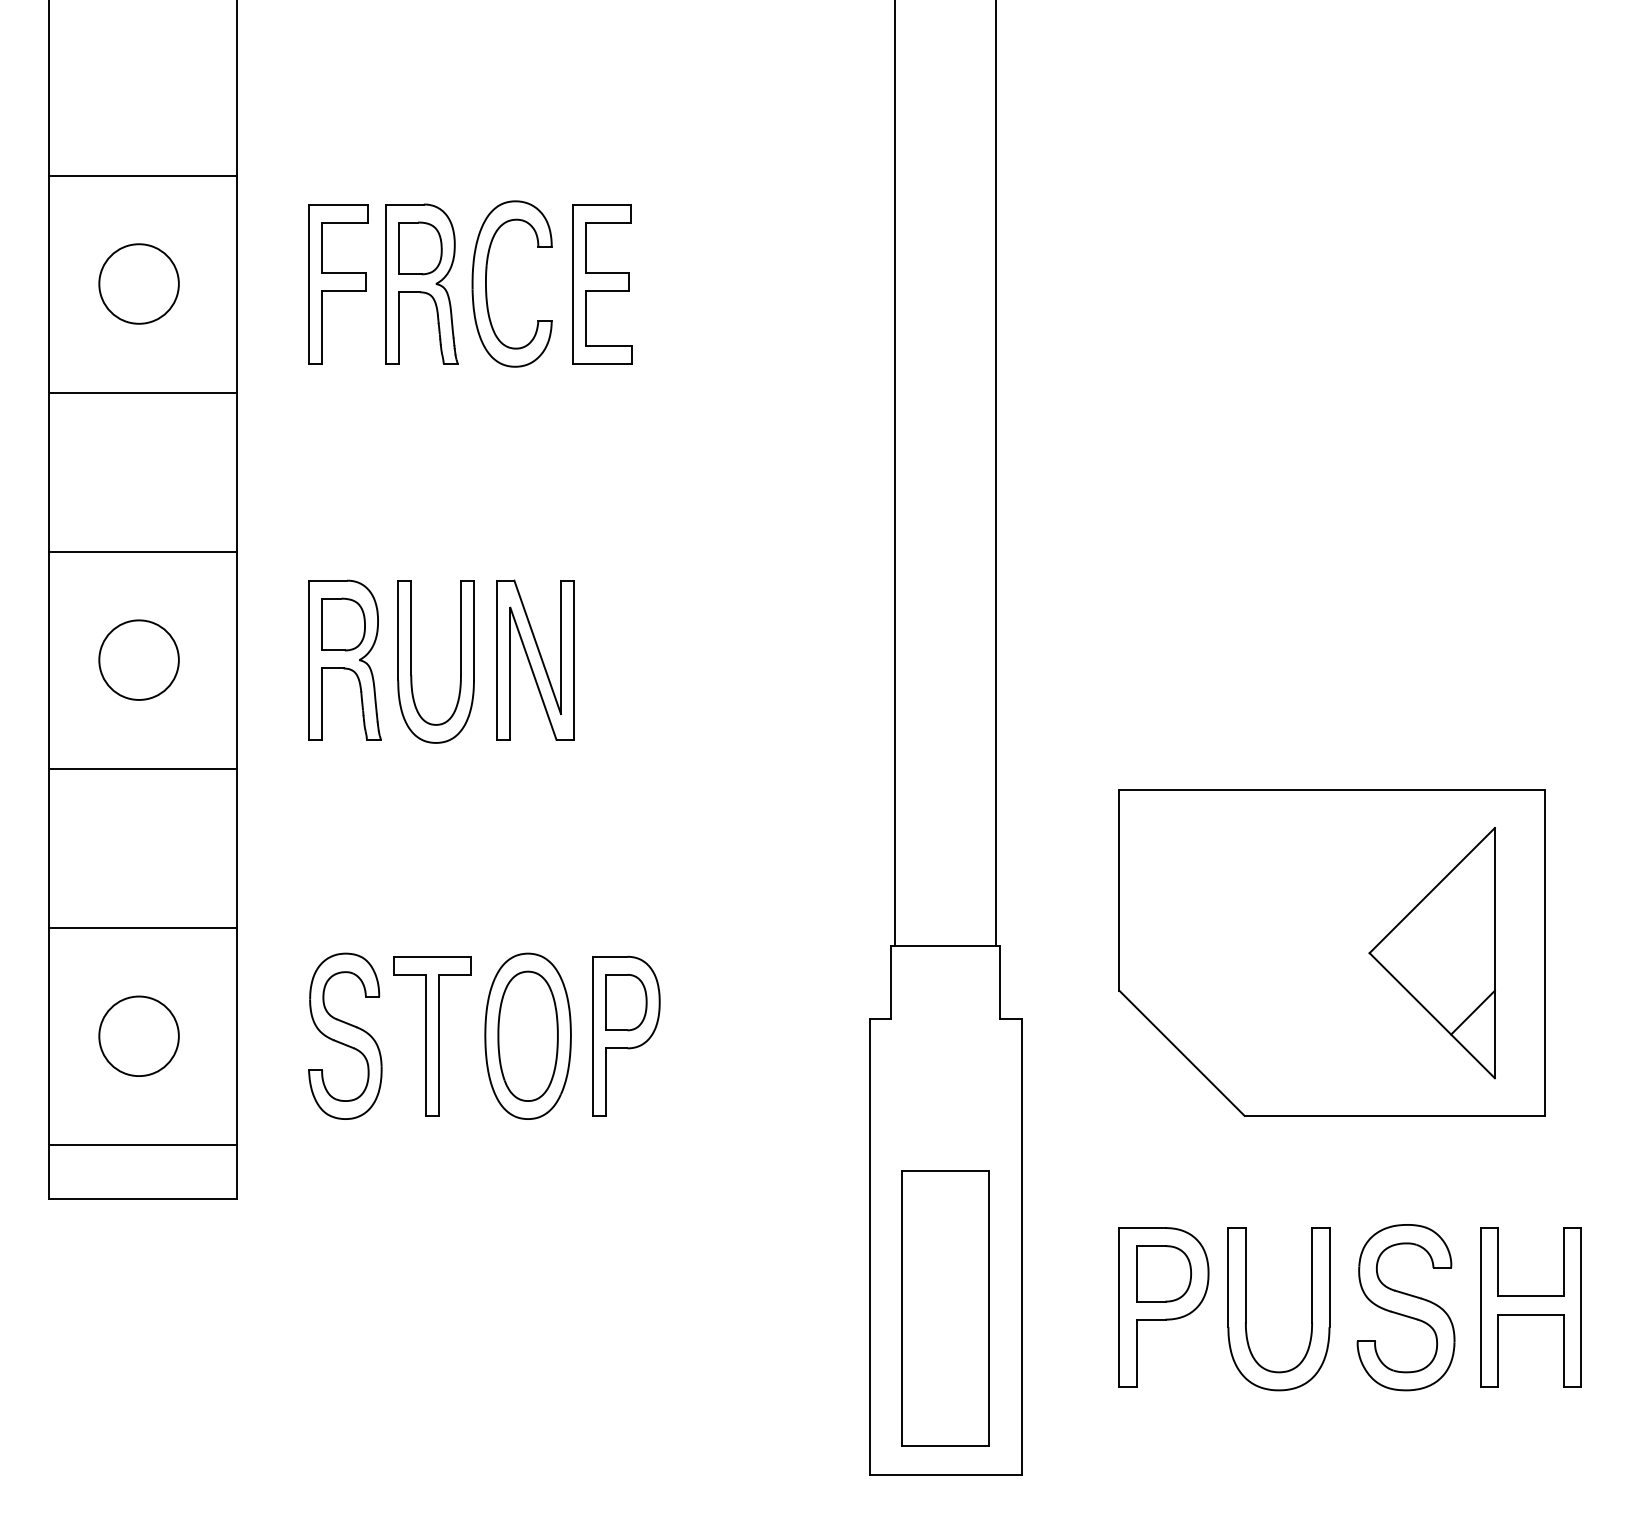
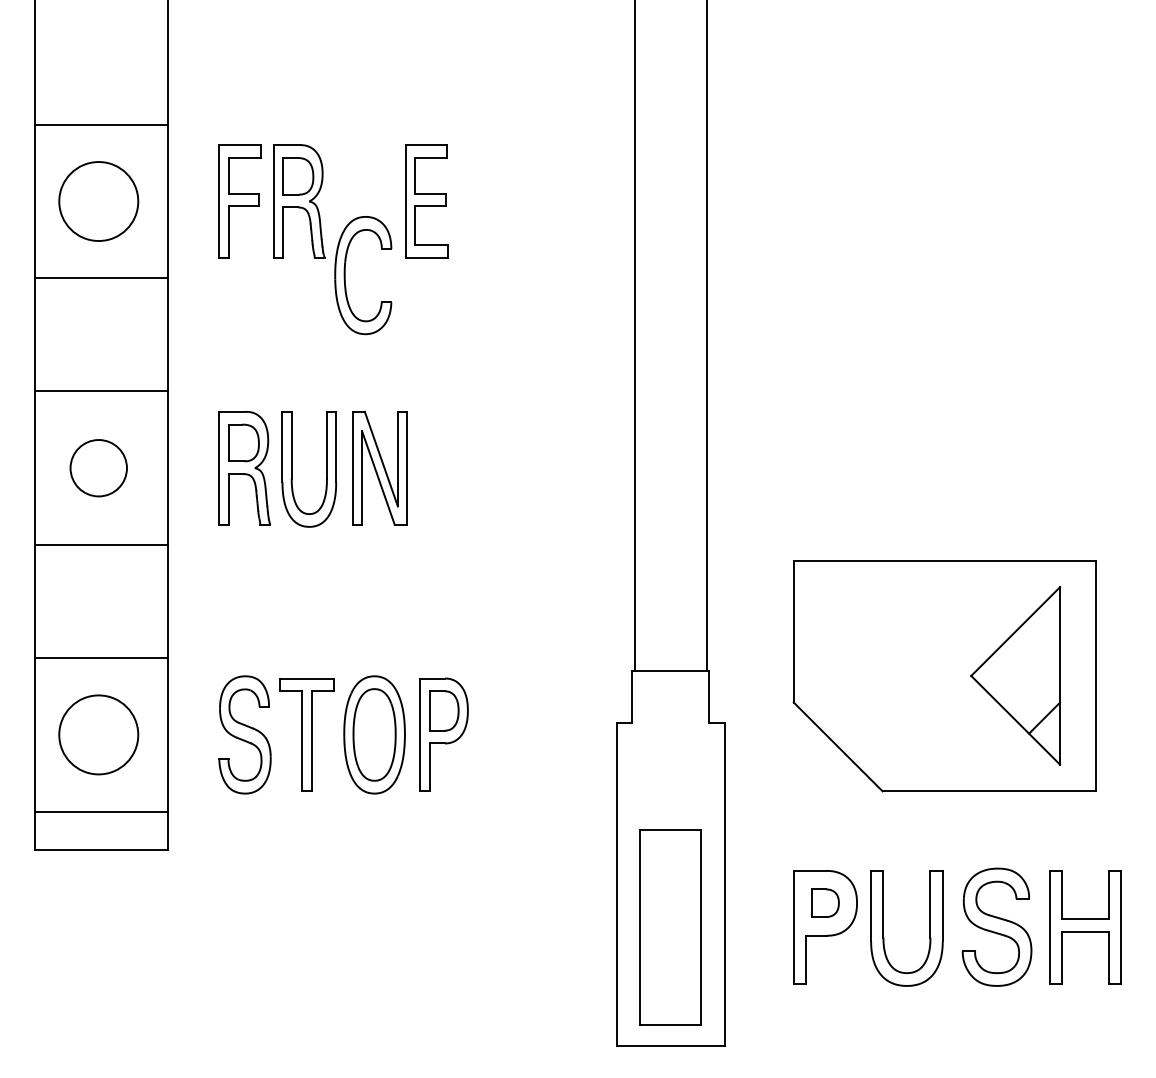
circle: (138, 283) -> (98, 201), size x1.4
part: (487, 283) -> (345, 275), moved
circle: (138, 1035) -> (98, 734), size x1.4
part: (1164, 1272) -> (825, 902), size x0.7

